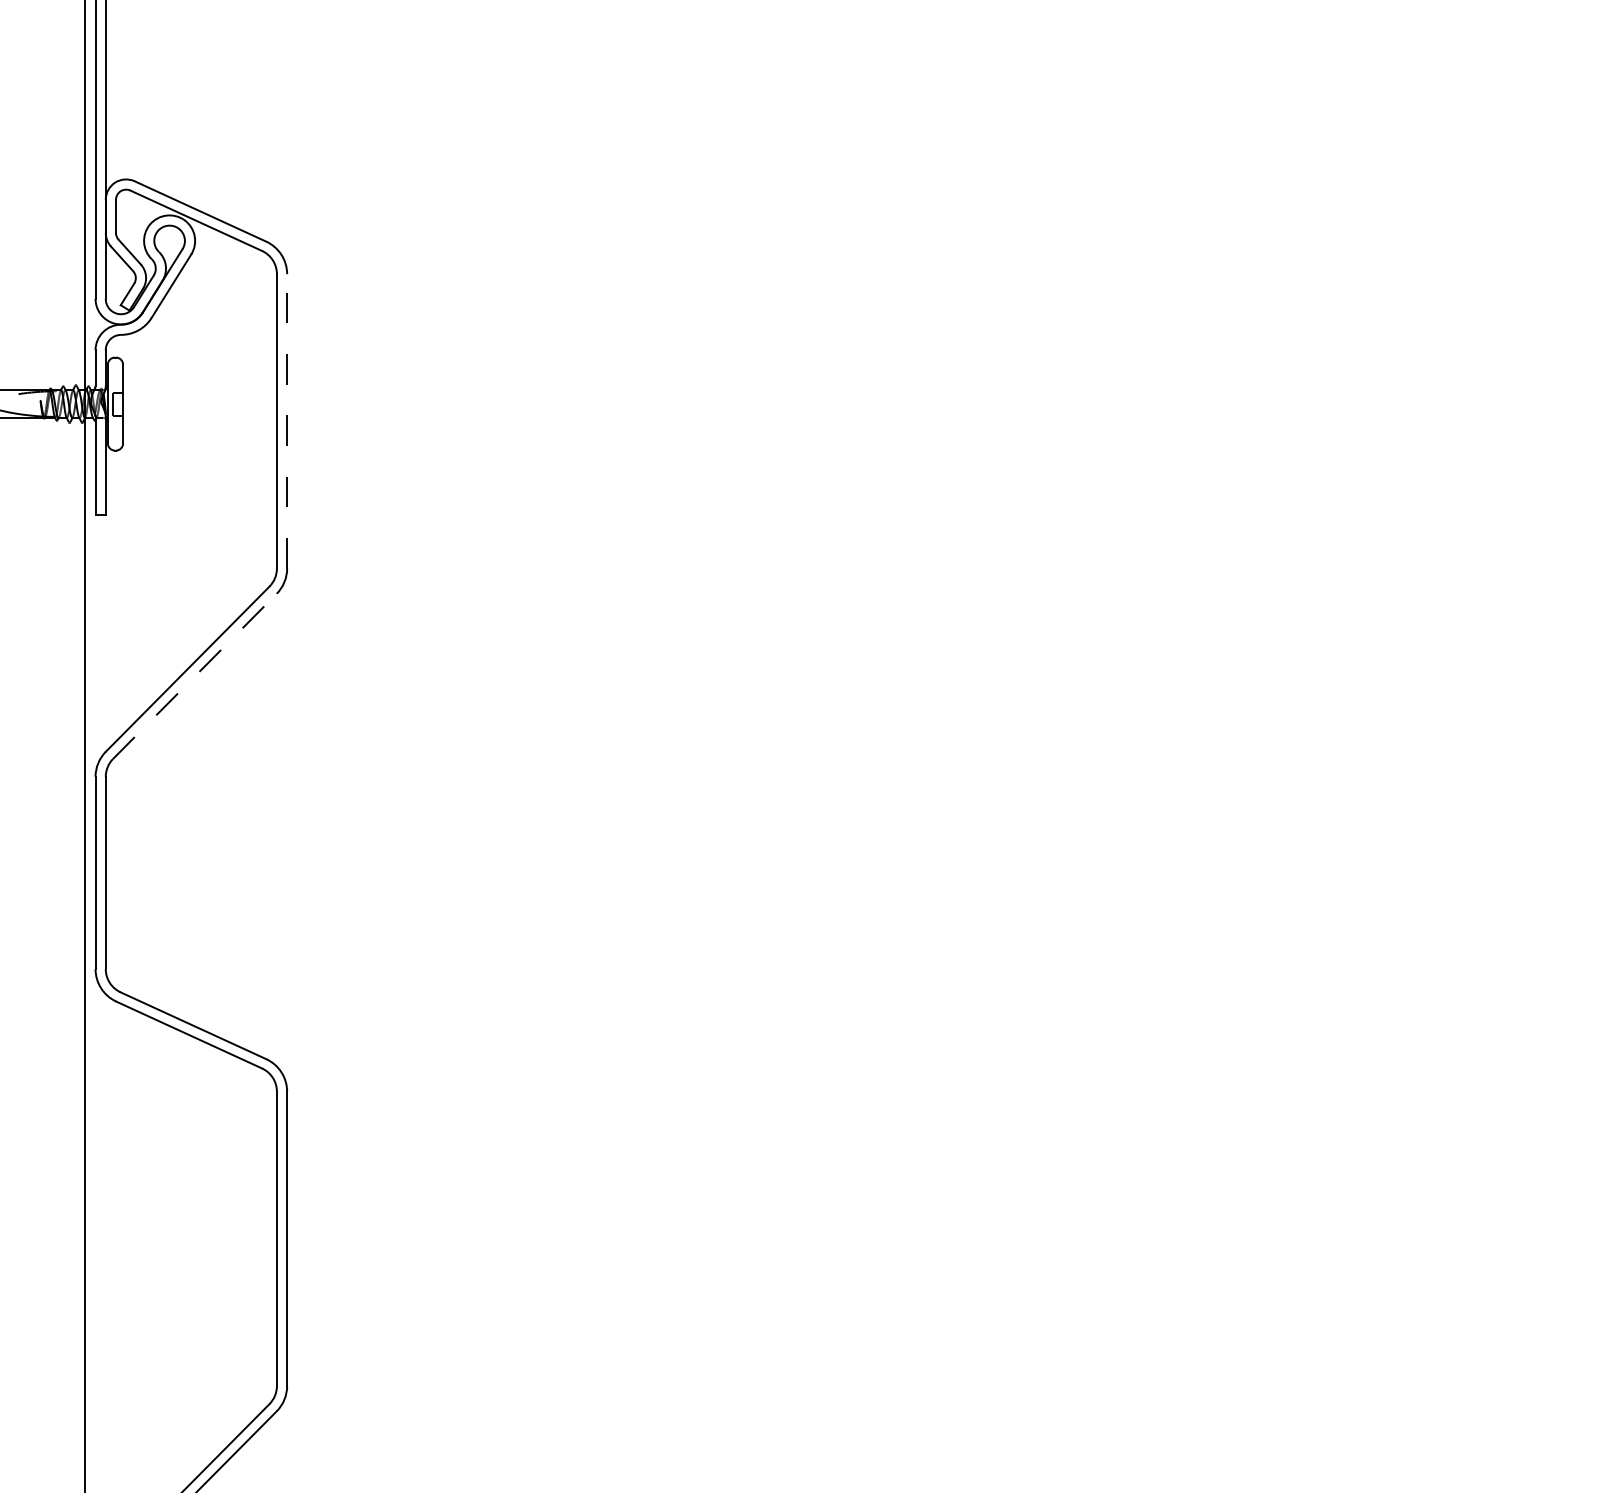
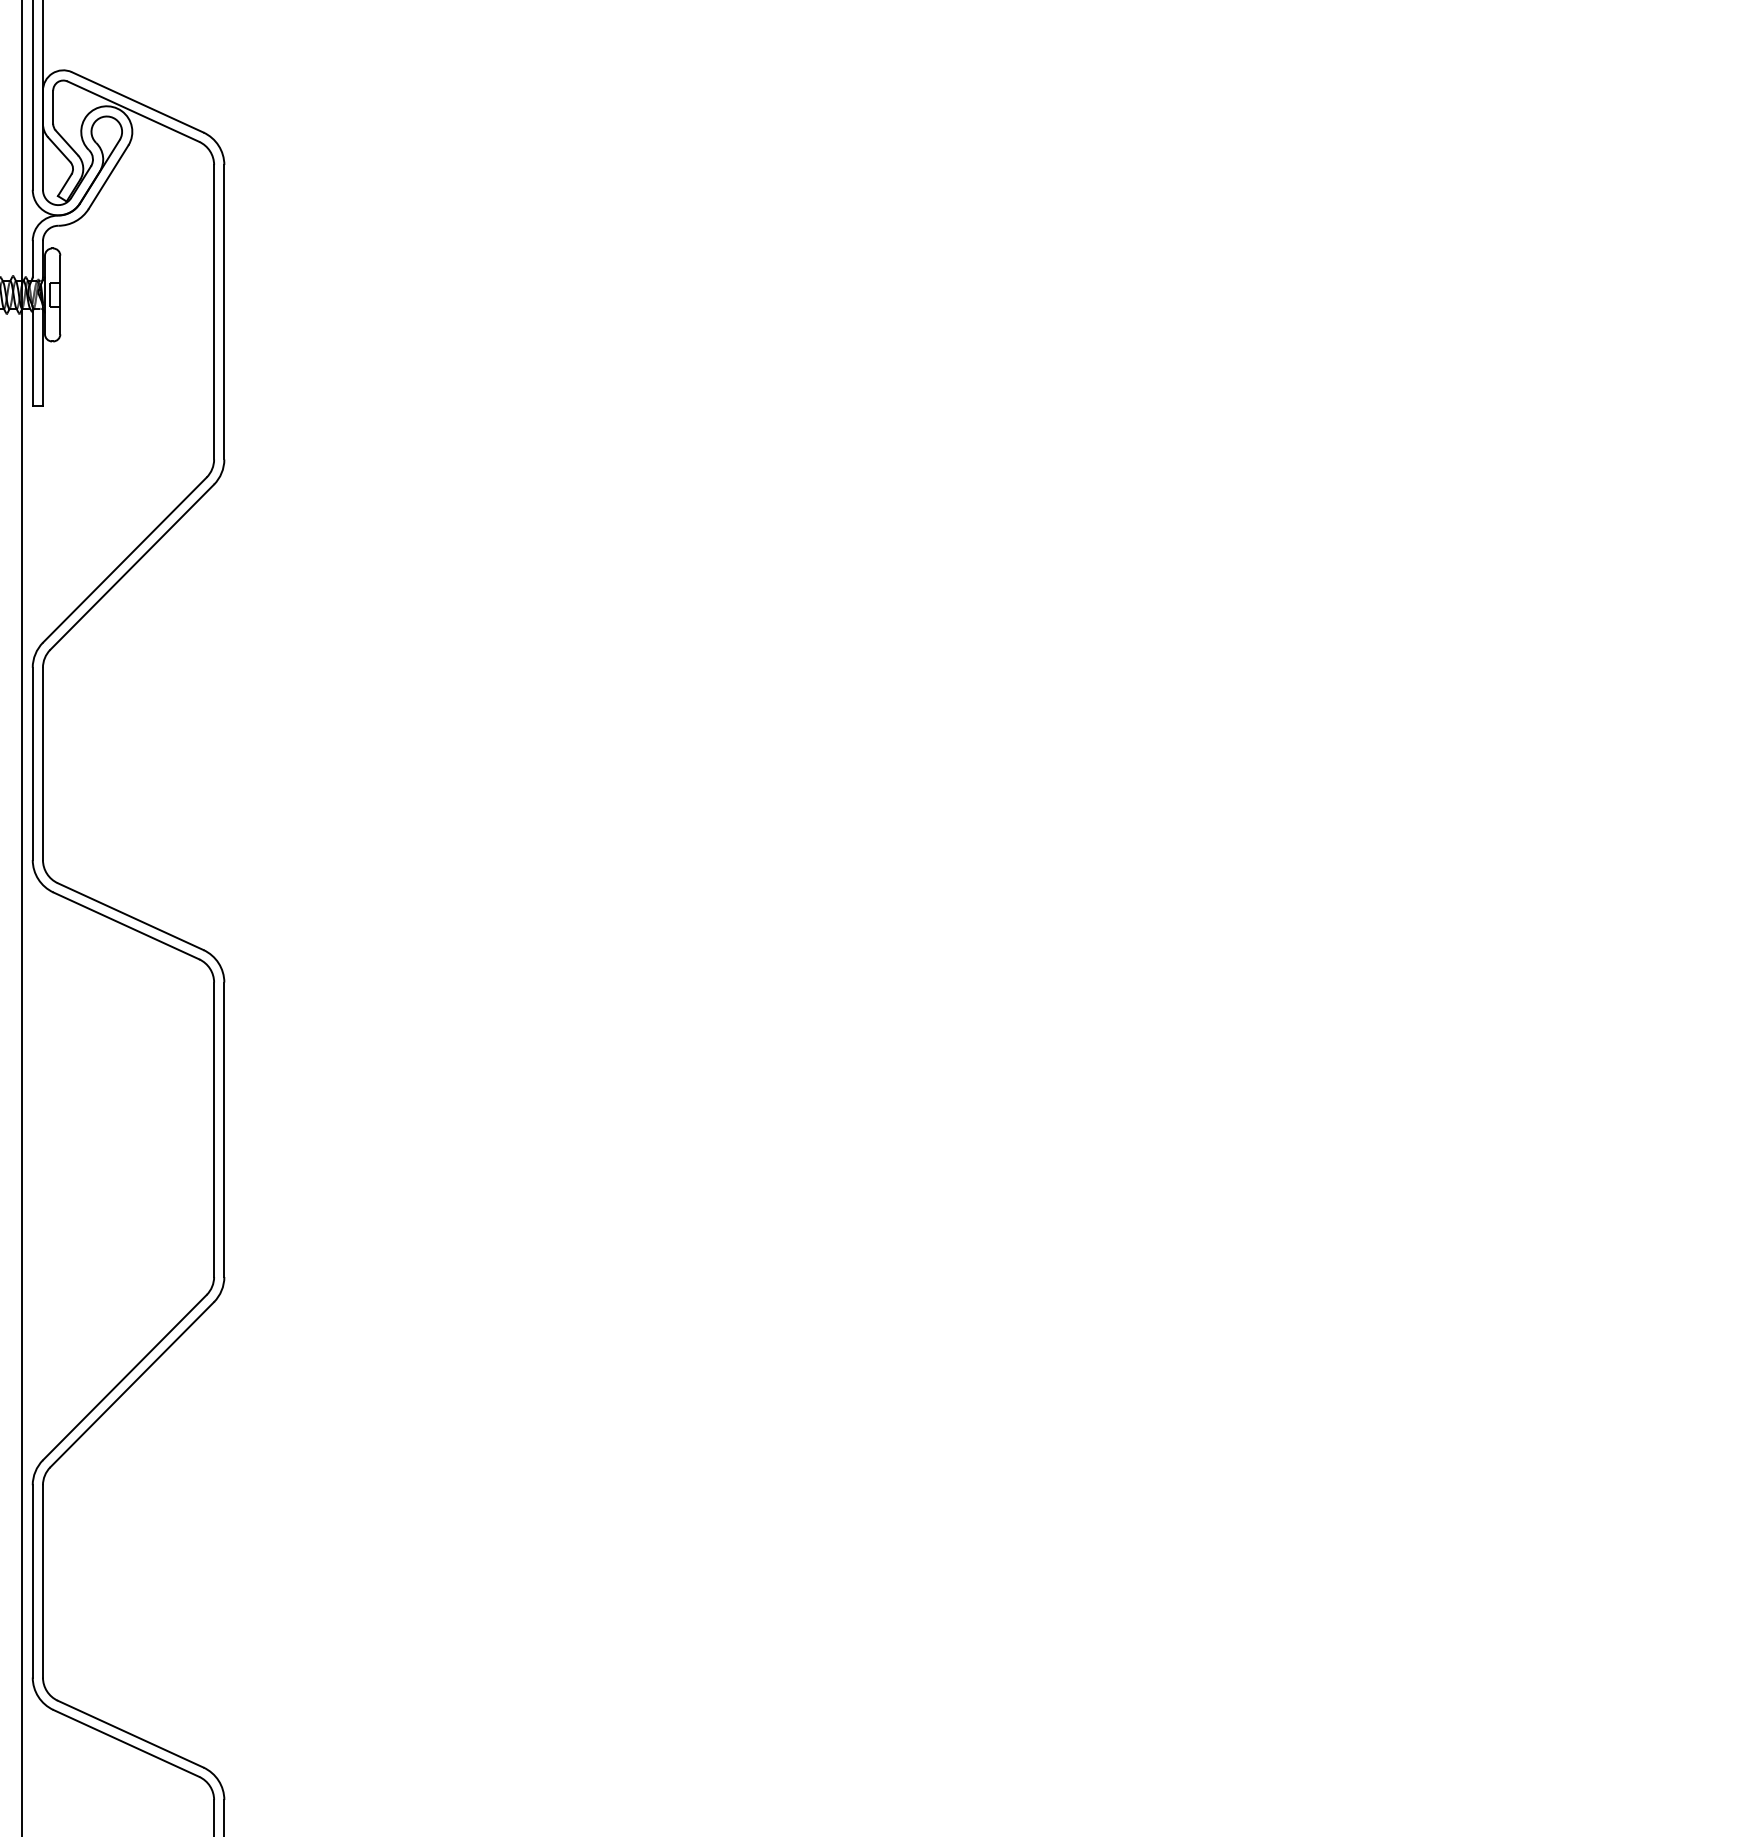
line: (287, 420) -> (224, 311), dashed -> solid
line: (195, 675) -> (132, 566), dashed -> solid

